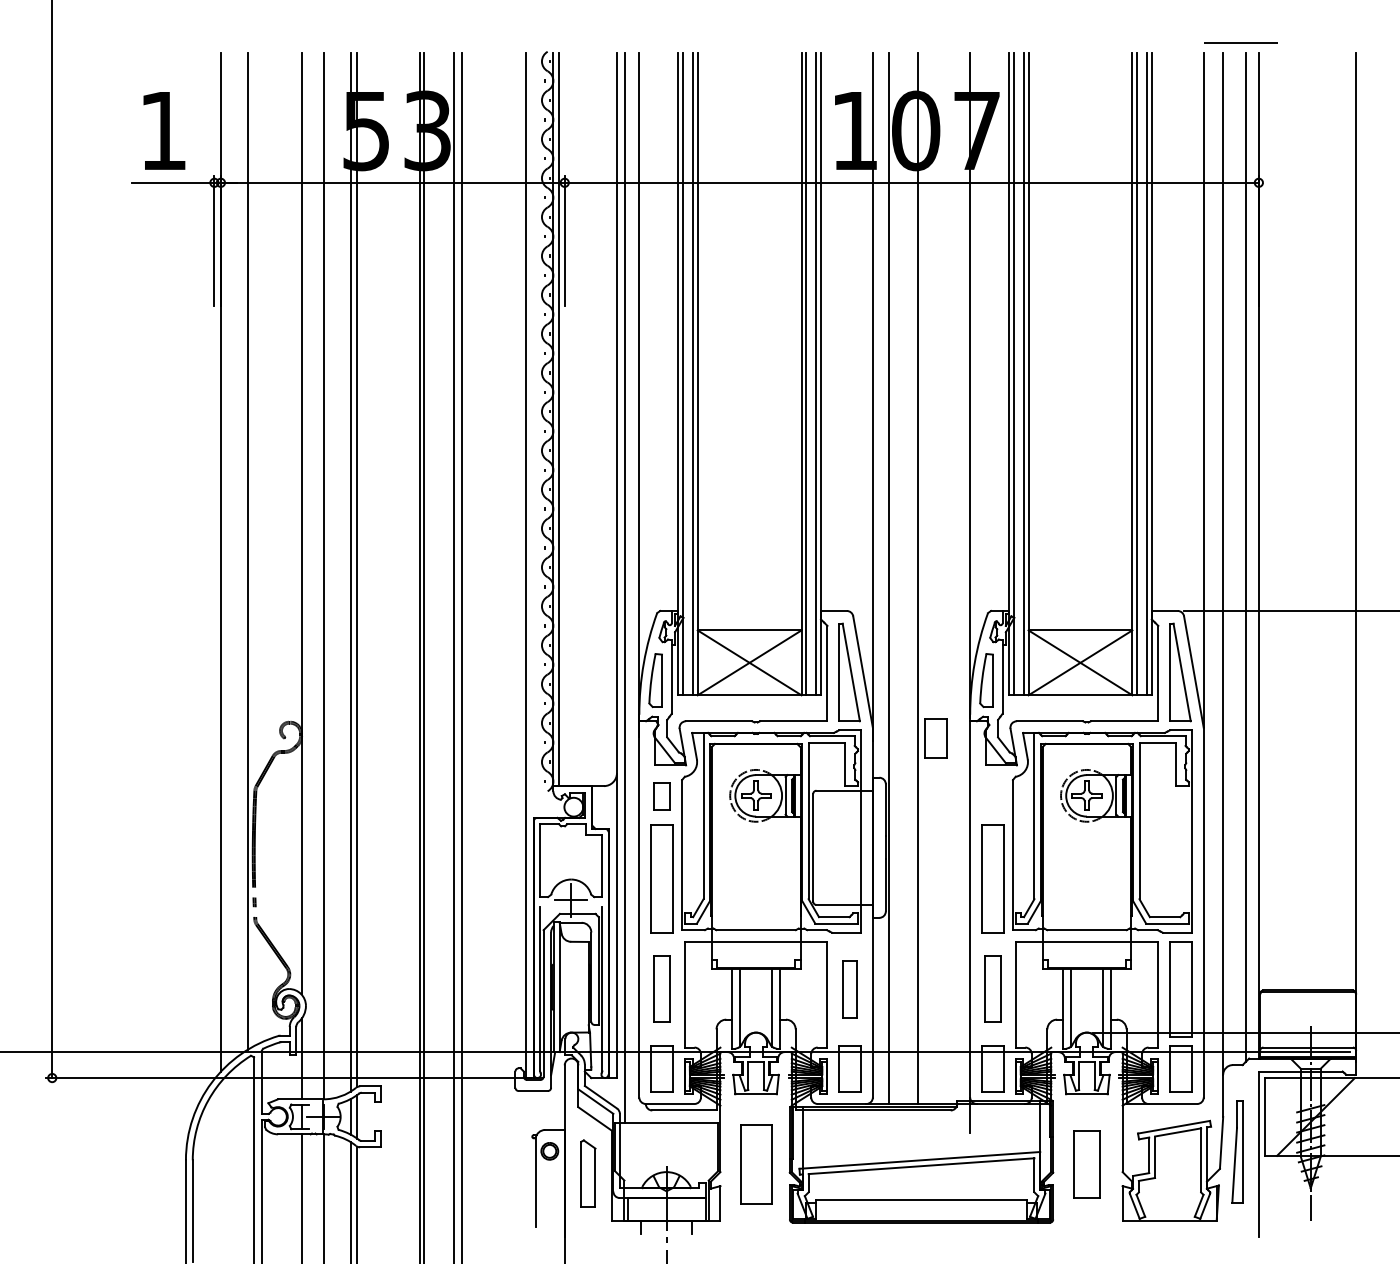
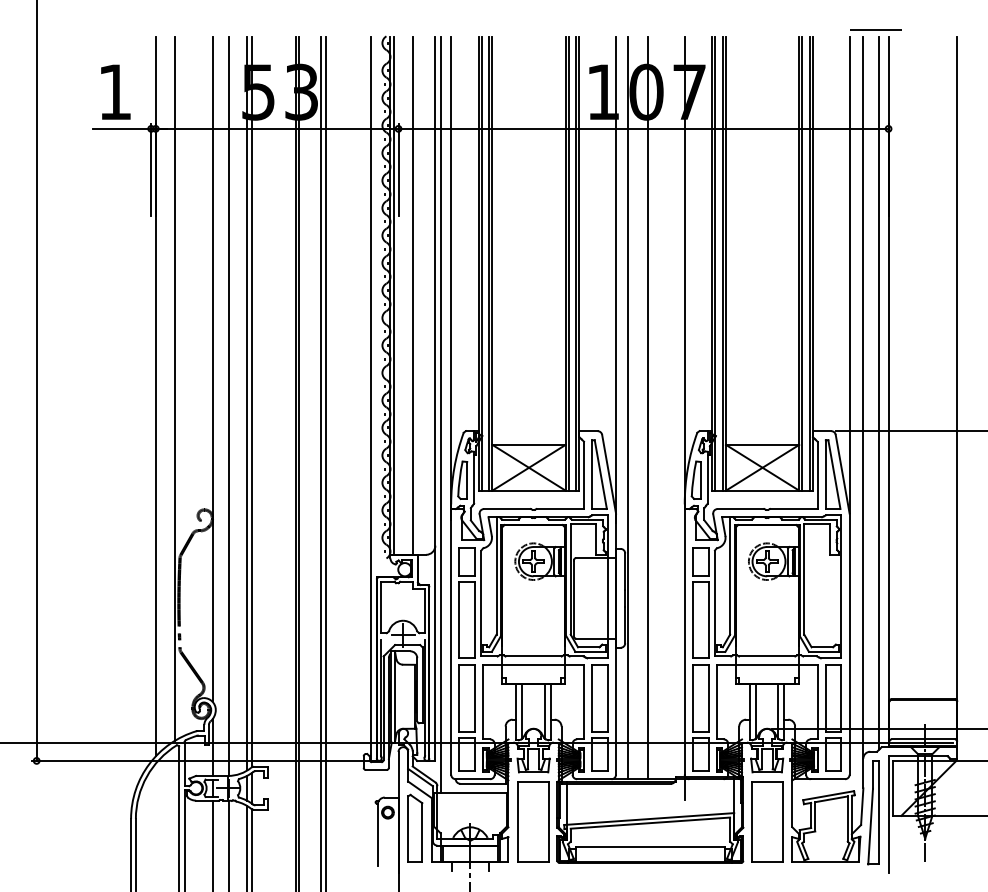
line: (585, 419) -> (413, 295), added
part: (935, 738) -> (700, 562), moved
part: (661, 796) -> (466, 562), size x1.43
part: (661, 989) -> (466, 698), size x1.43
part: (849, 989) -> (599, 698), size x1.67
part: (992, 989) -> (700, 698), size x1.43
part: (1237, 1151) -> (873, 812), size x1.43
part: (755, 1164) -> (533, 821), size x1.43
part: (1086, 1164) -> (766, 821), size x1.67
part: (588, 1173) -> (415, 828), size x1.43

